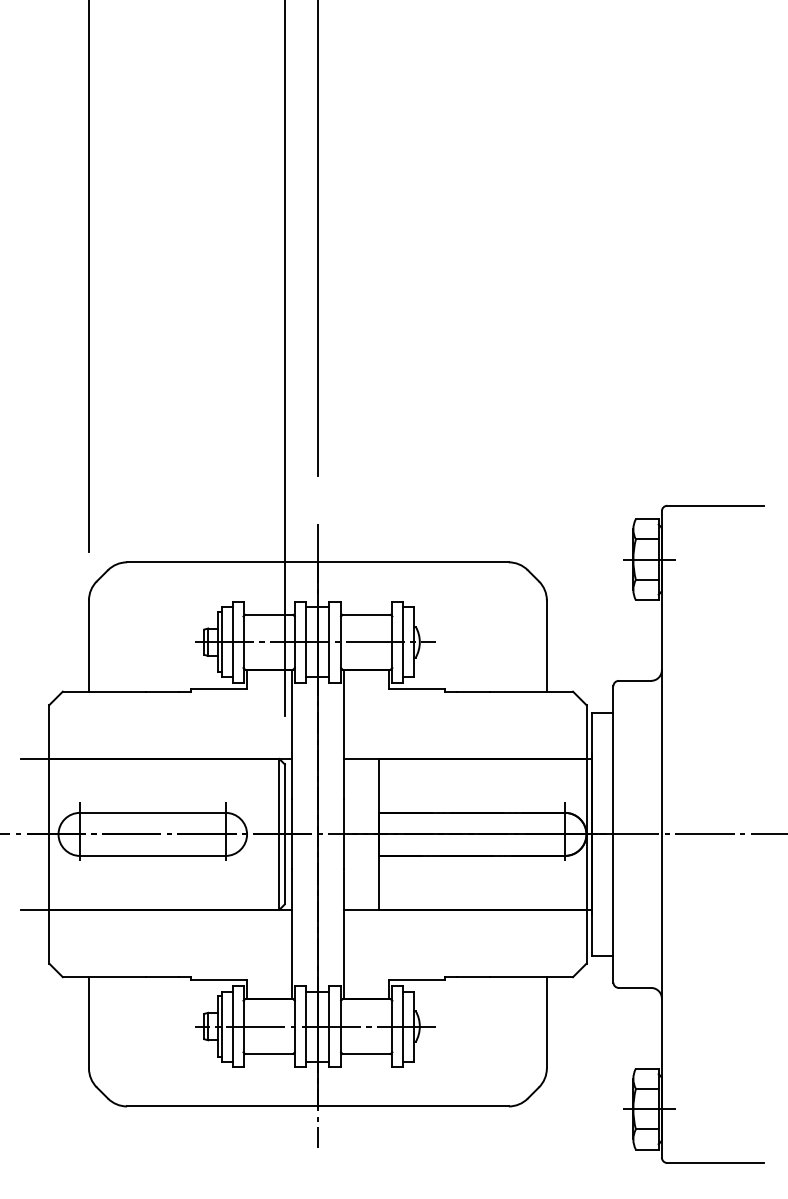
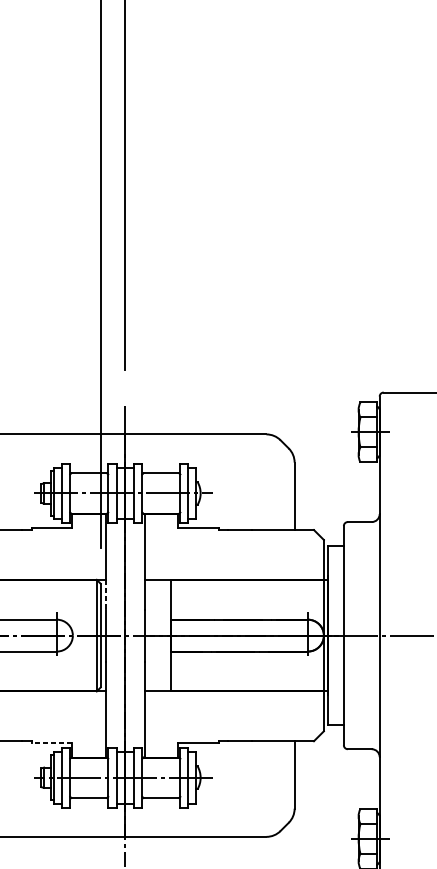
line: (291, 779) -> (105, 595), solid -> dashed
line: (218, 979) -> (51, 742), solid -> dashed

